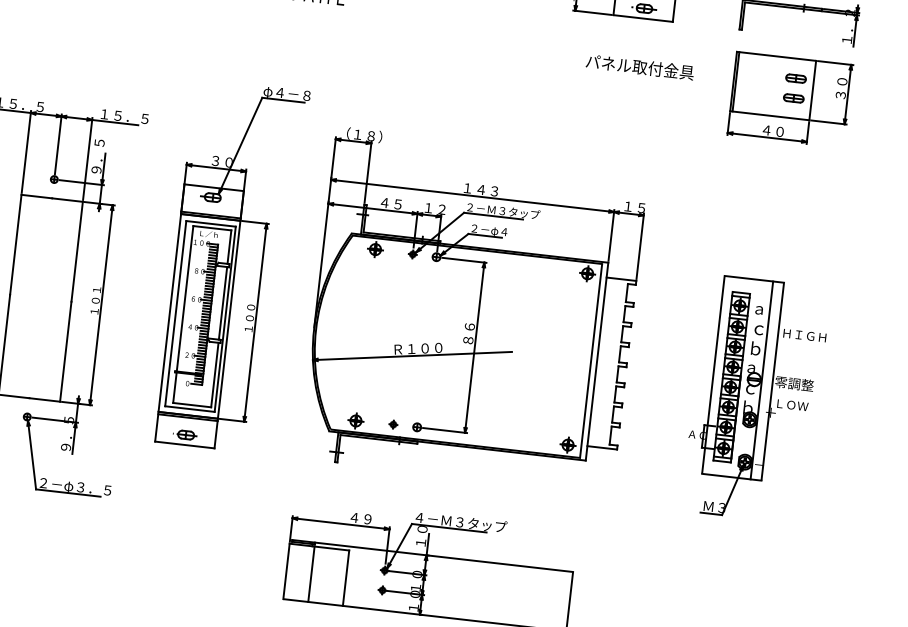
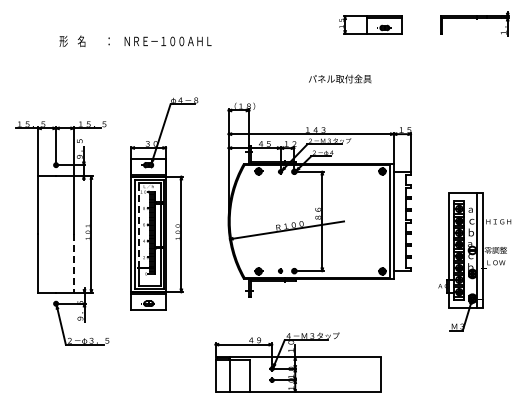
text: (640, 66) -> (340, 78), moved
part: (789, 98) -> (474, 70), removed
line: (185, 297) -> (139, 224), solid -> dashed
part: (474, 309) -> (319, 199), moved
line: (66, 353) -> (74, 264), solid -> dashed
part: (755, 398) -> (474, 261), moved

